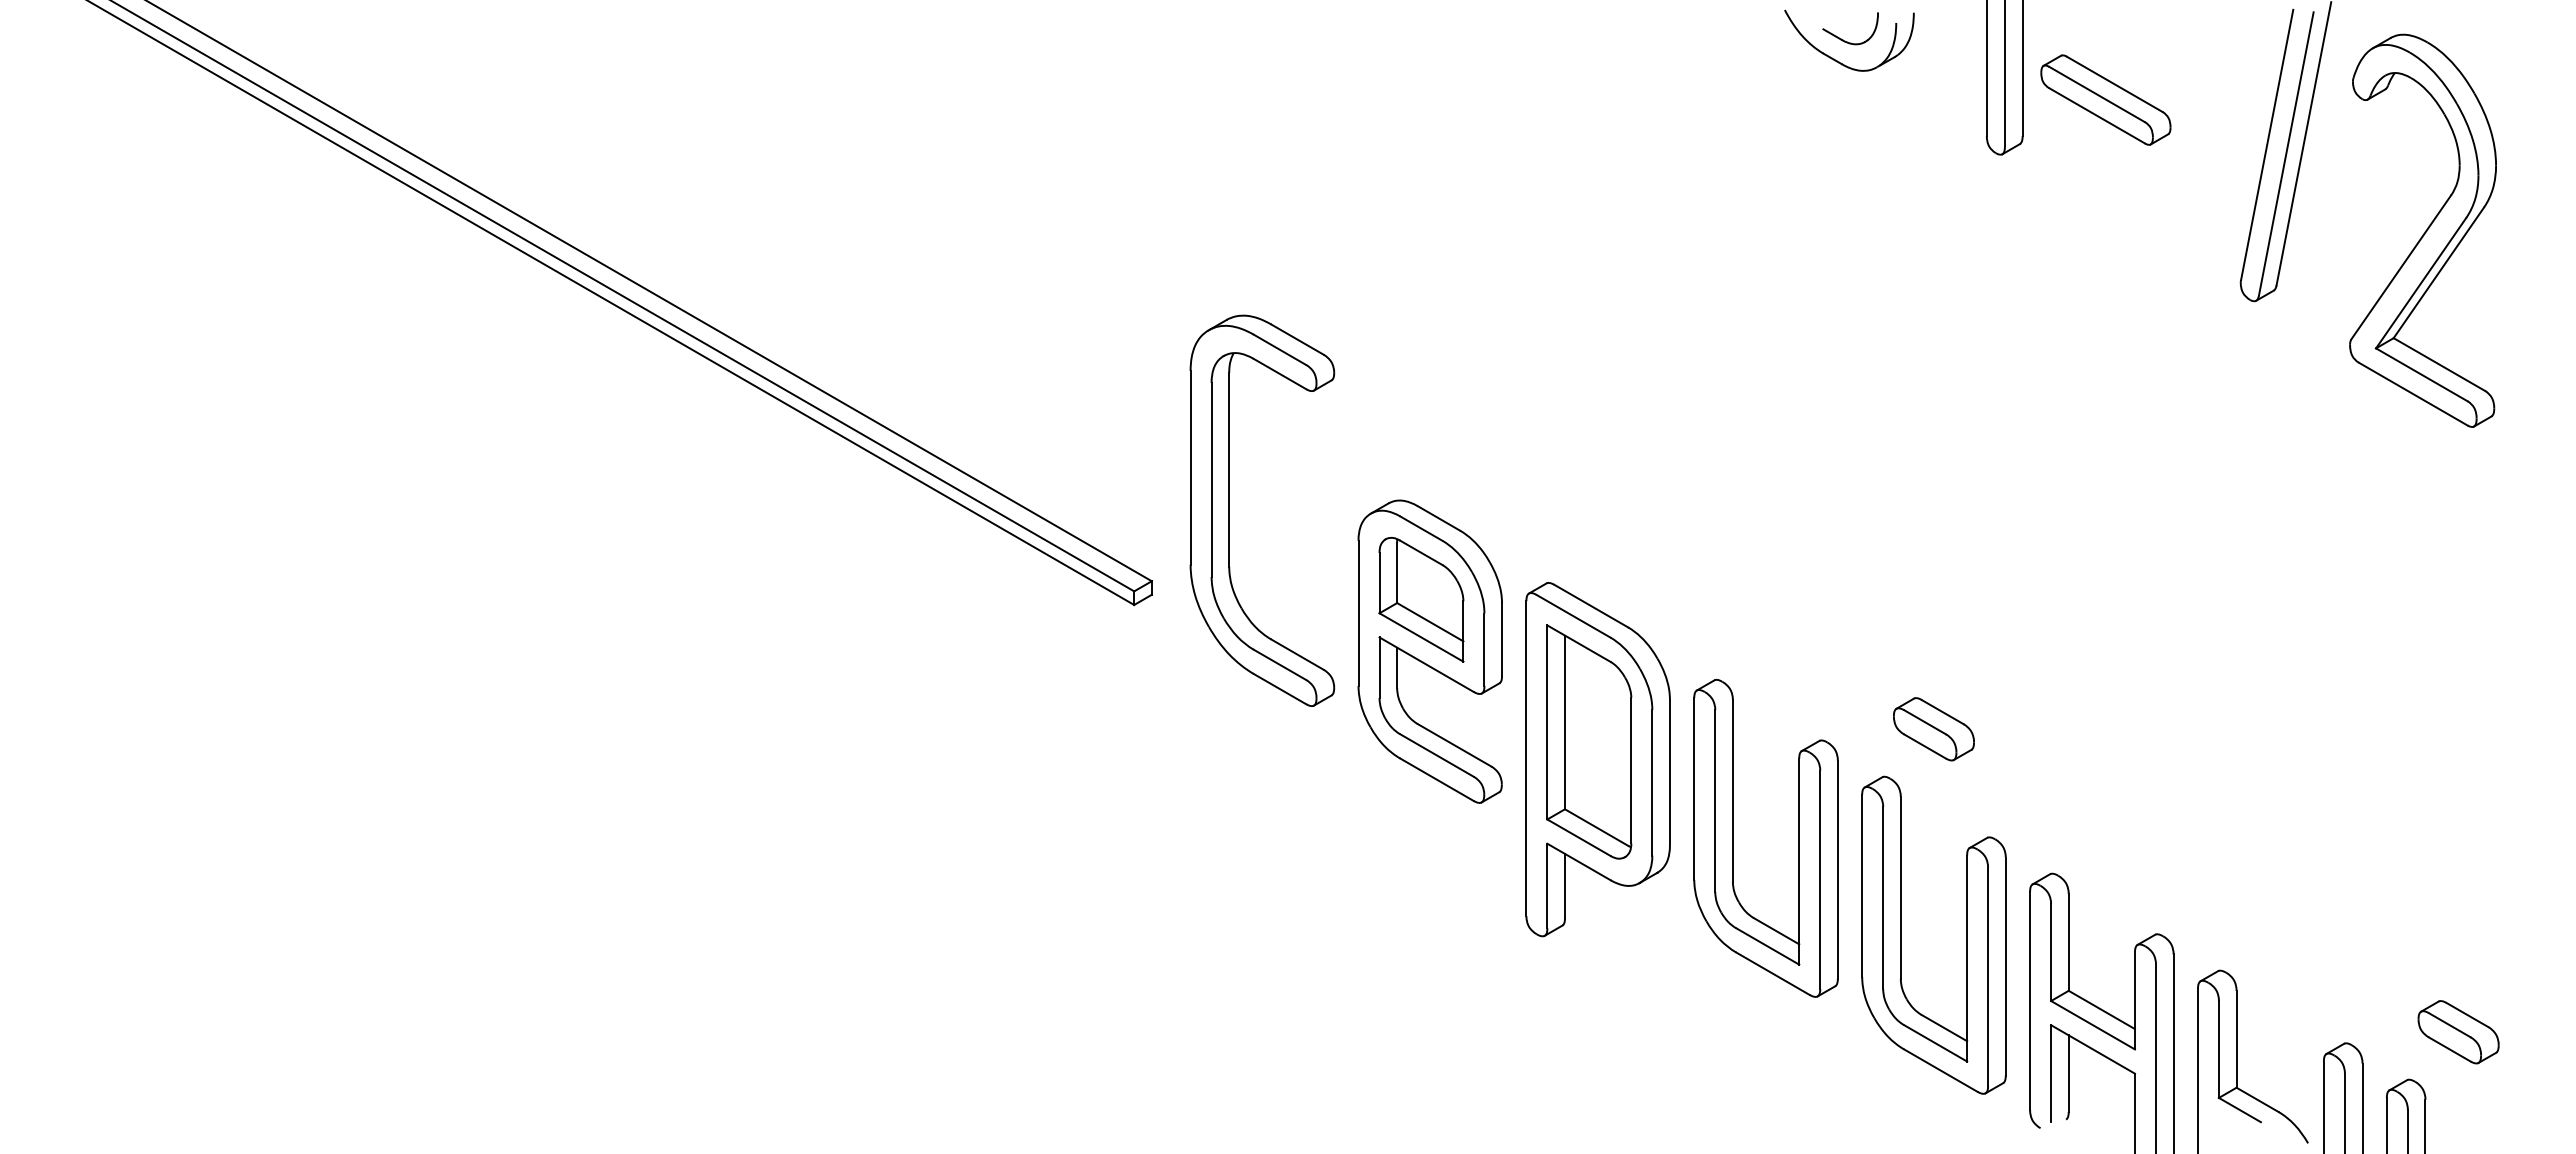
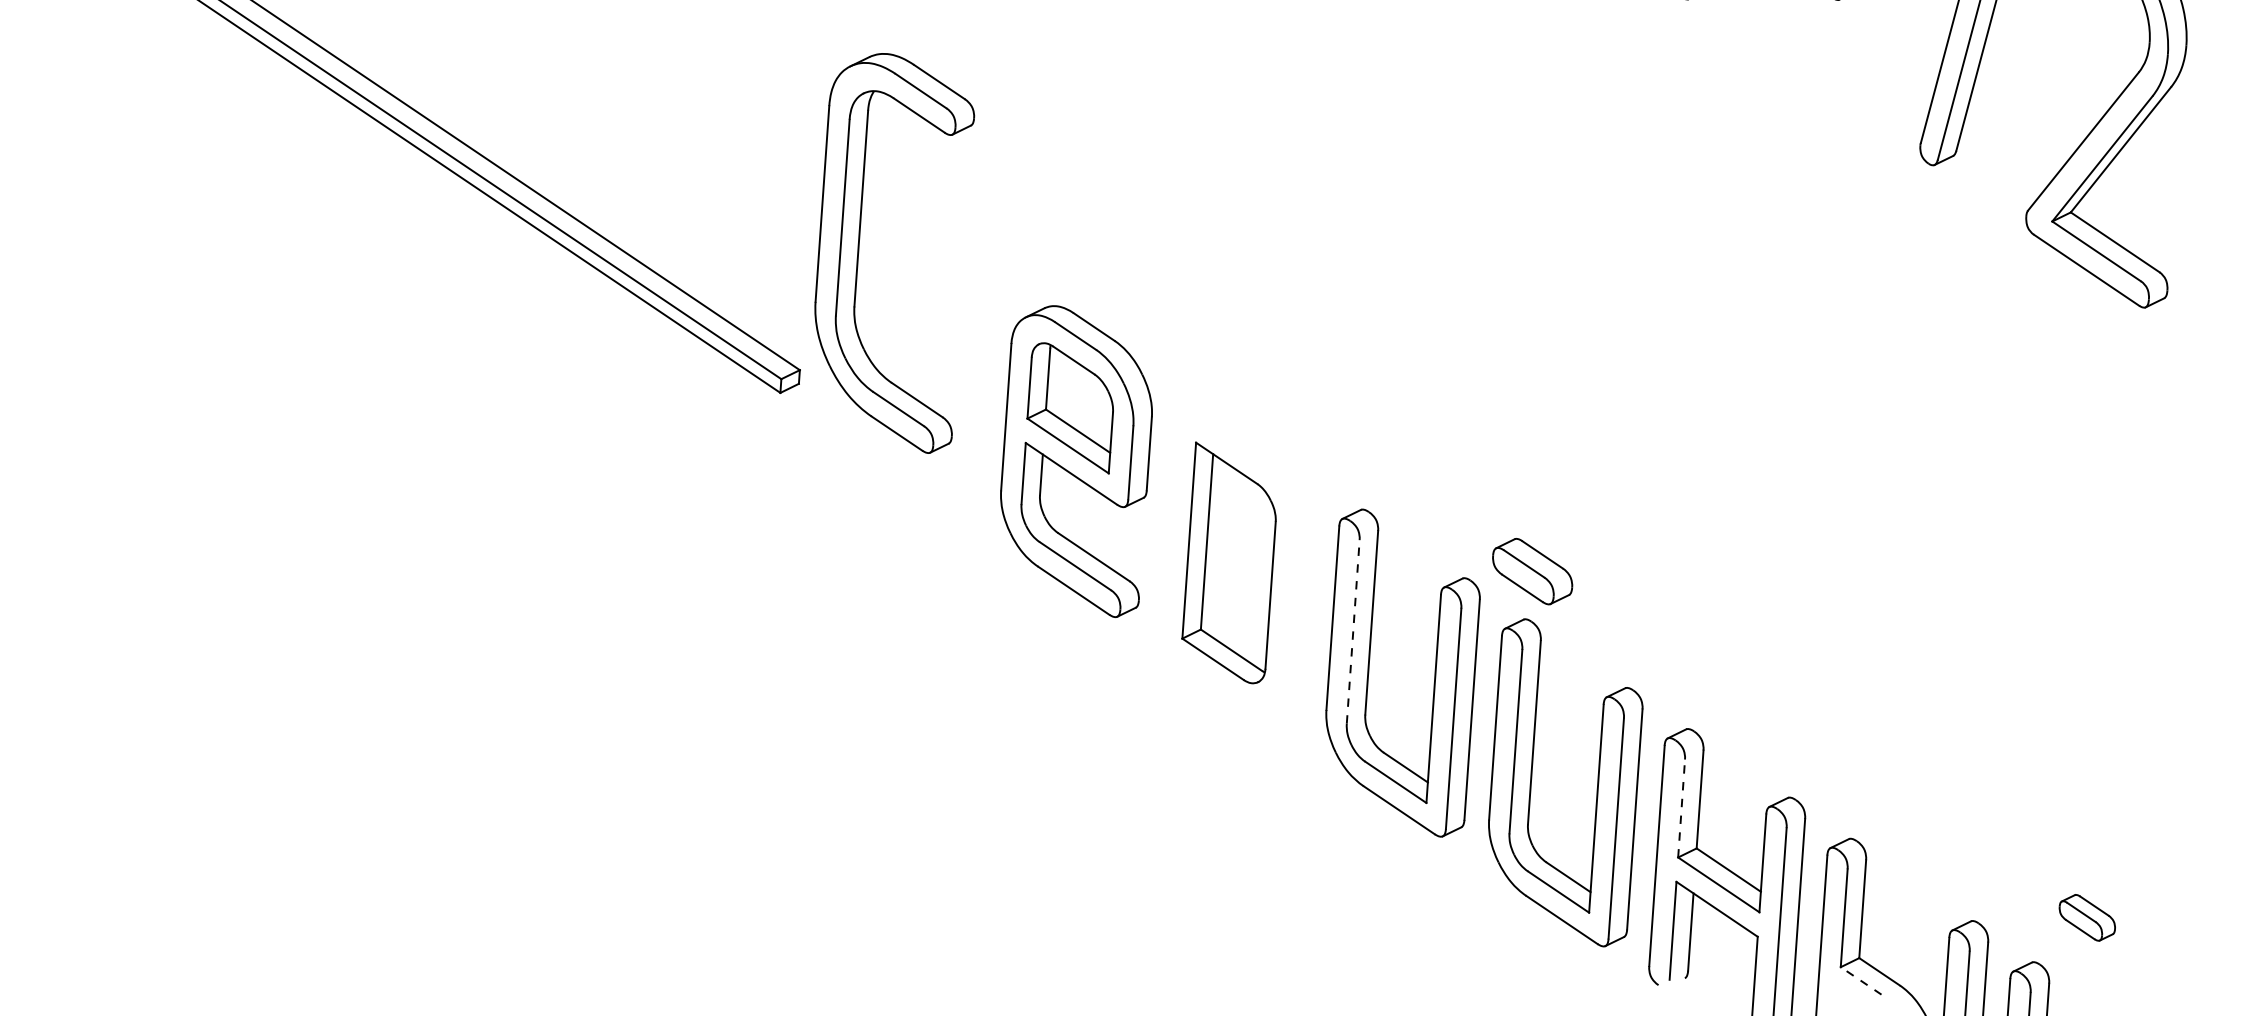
part: (1229, 510) -> (858, 249), moved
part: (1933, 729) -> (1532, 571), moved
part: (1597, 759) -> (1237, 581), removed
line: (1715, 801) -> (1353, 632), solid -> dashed
line: (2051, 952) -> (1681, 808), solid -> dashed
part: (2458, 1032) -> (2087, 918), size x0.7
line: (2239, 1109) -> (1860, 980), solid -> dashed

